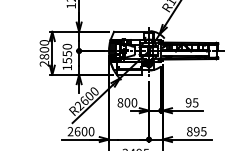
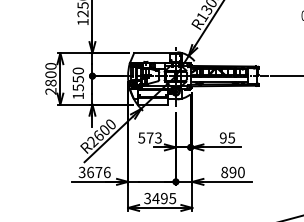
text: (126, 102) -> (149, 137), 800 -> 573
text: (203, 130) -> (240, 171), 895 -> 890
text: (80, 131) -> (94, 172), 2600 -> 3676

